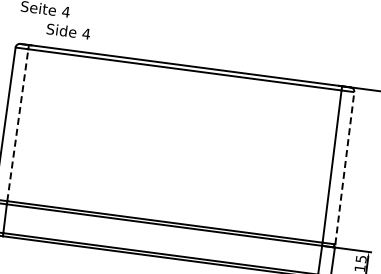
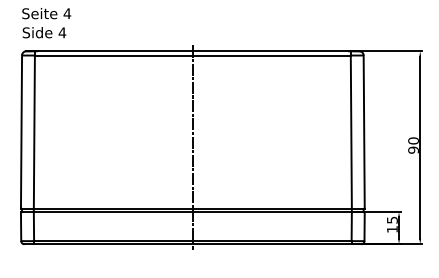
text: (68, 31) -> (44, 32), moved
line: (17, 125) -> (34, 132), dashed -> solid
line: (172, 160) -> (192, 147), added
line: (345, 168) -> (364, 132), dashed -> solid

